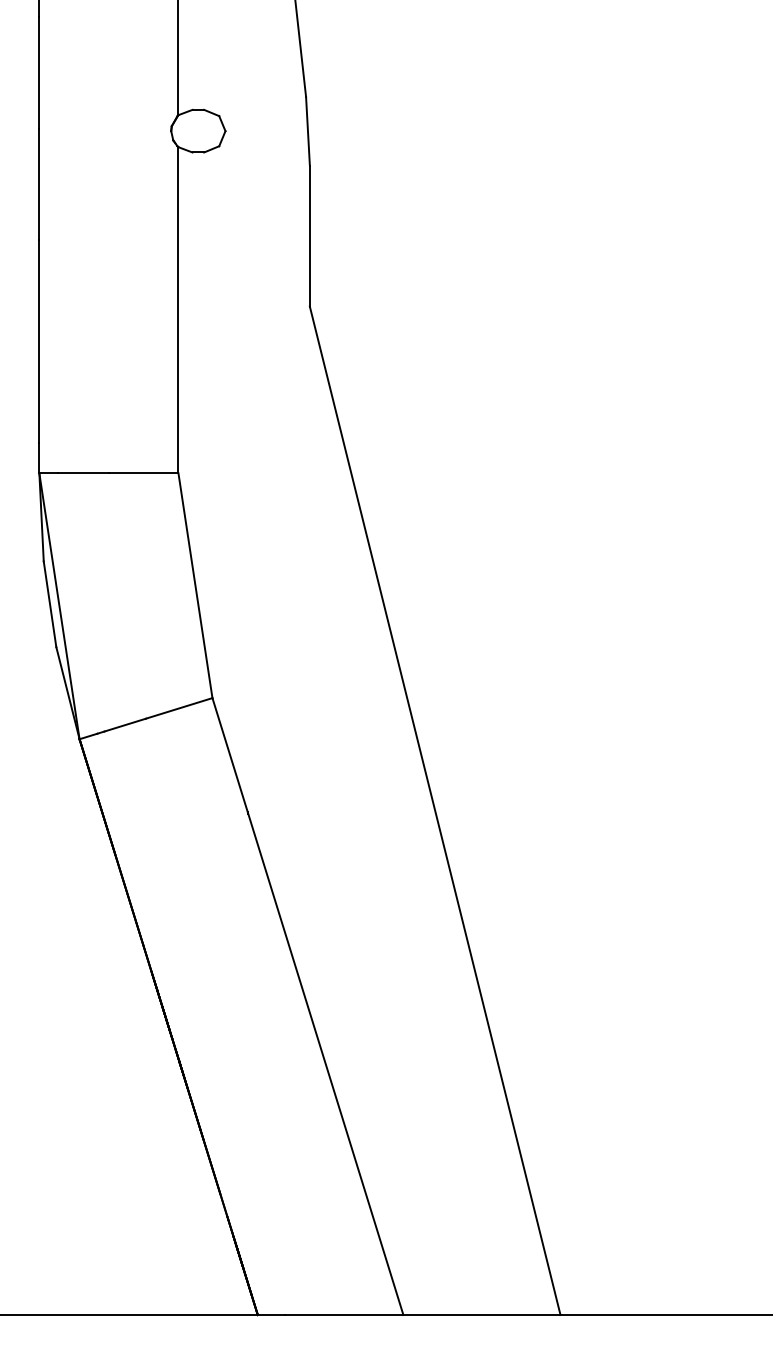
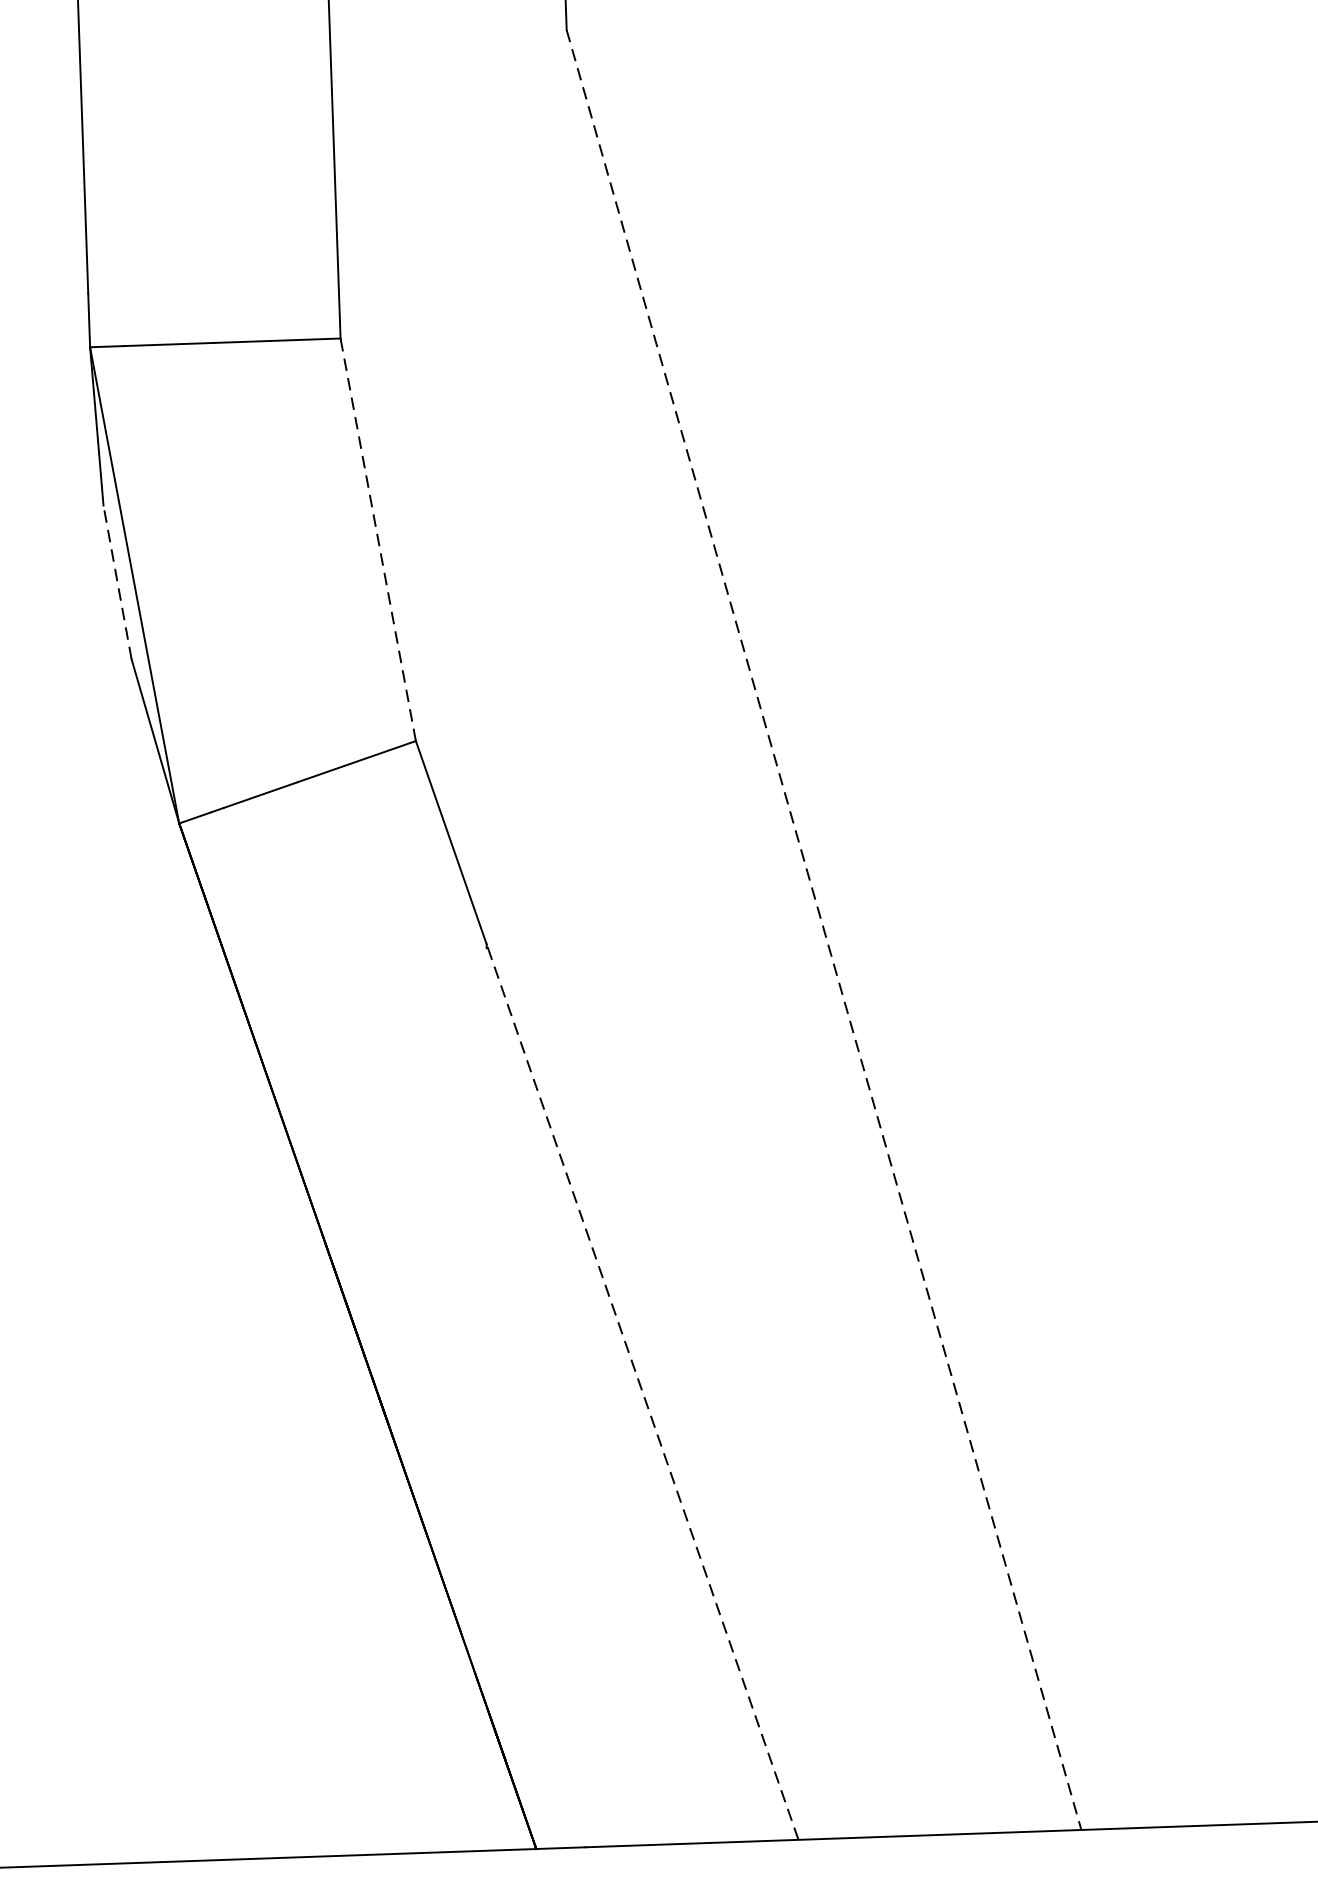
line: (195, 585) -> (378, 539), solid -> dashed
line: (49, 603) -> (116, 580), solid -> dashed
line: (435, 810) -> (824, 929), solid -> dashed
line: (326, 1065) -> (644, 1395), solid -> dashed

